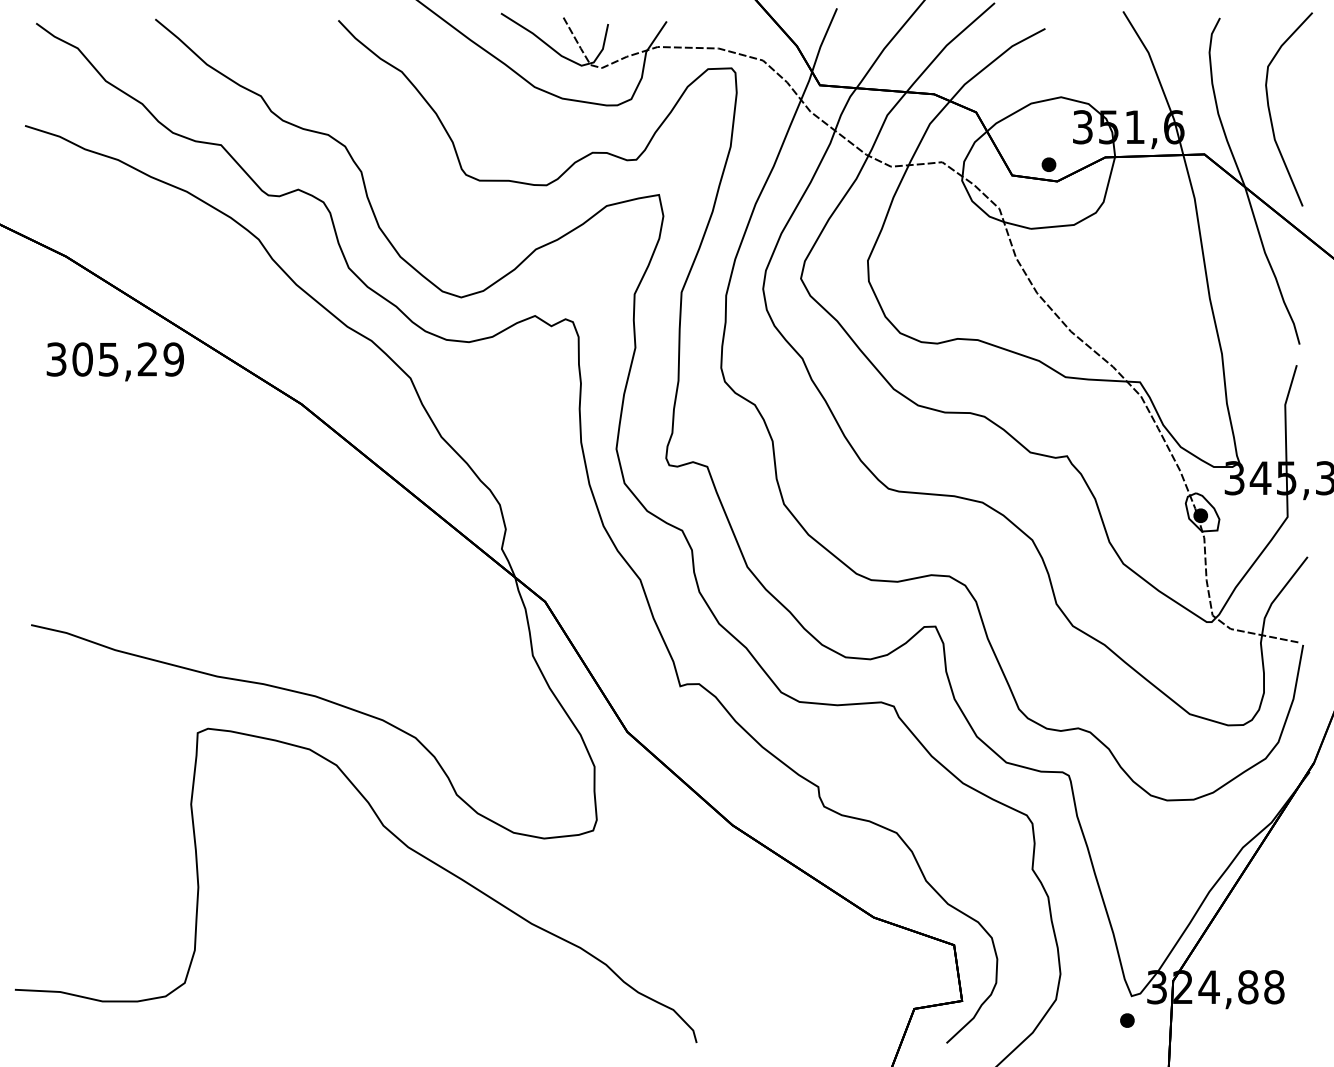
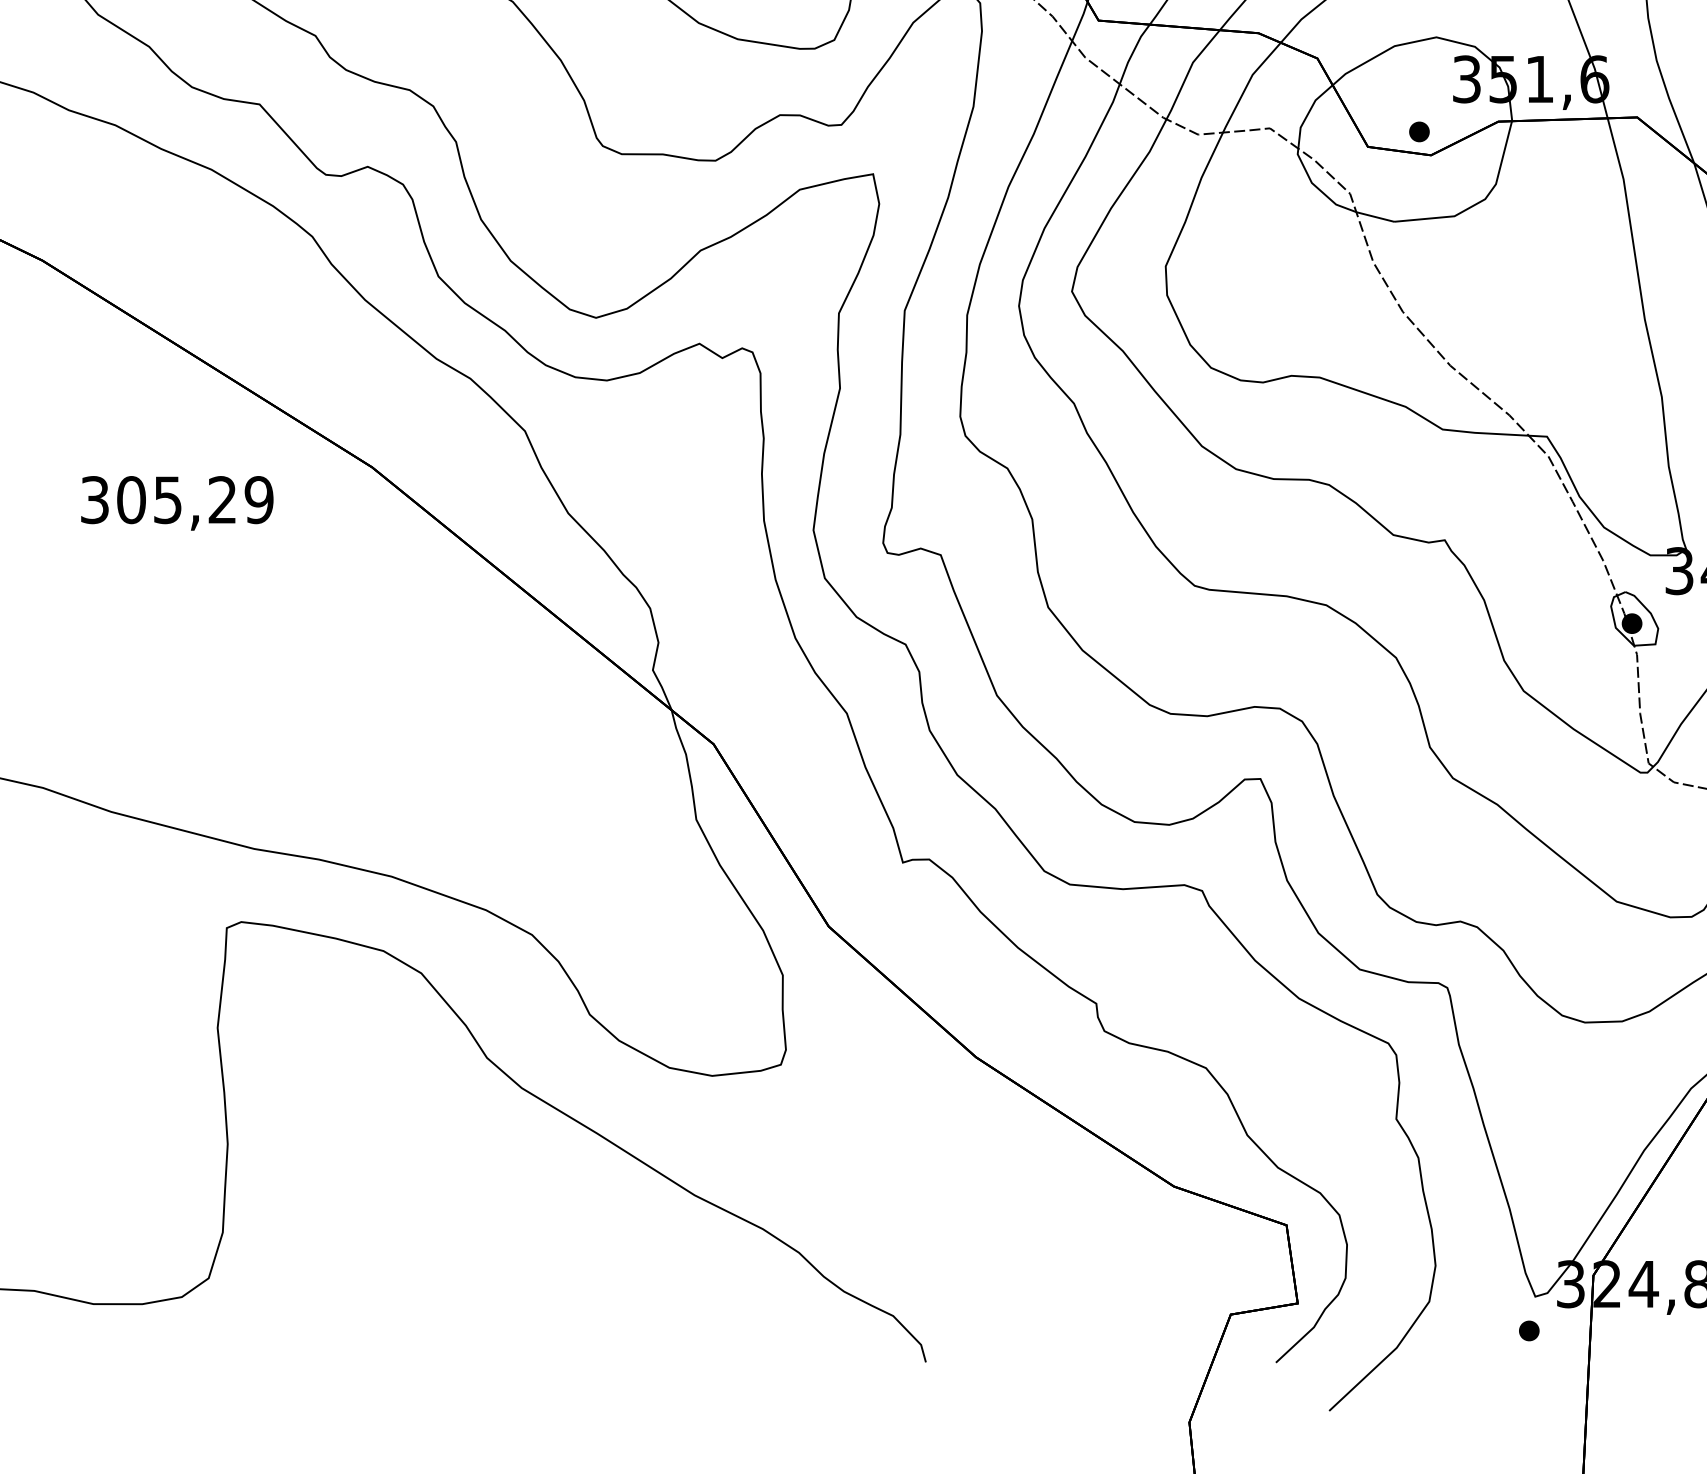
text: (114, 361) -> (176, 502), moved

